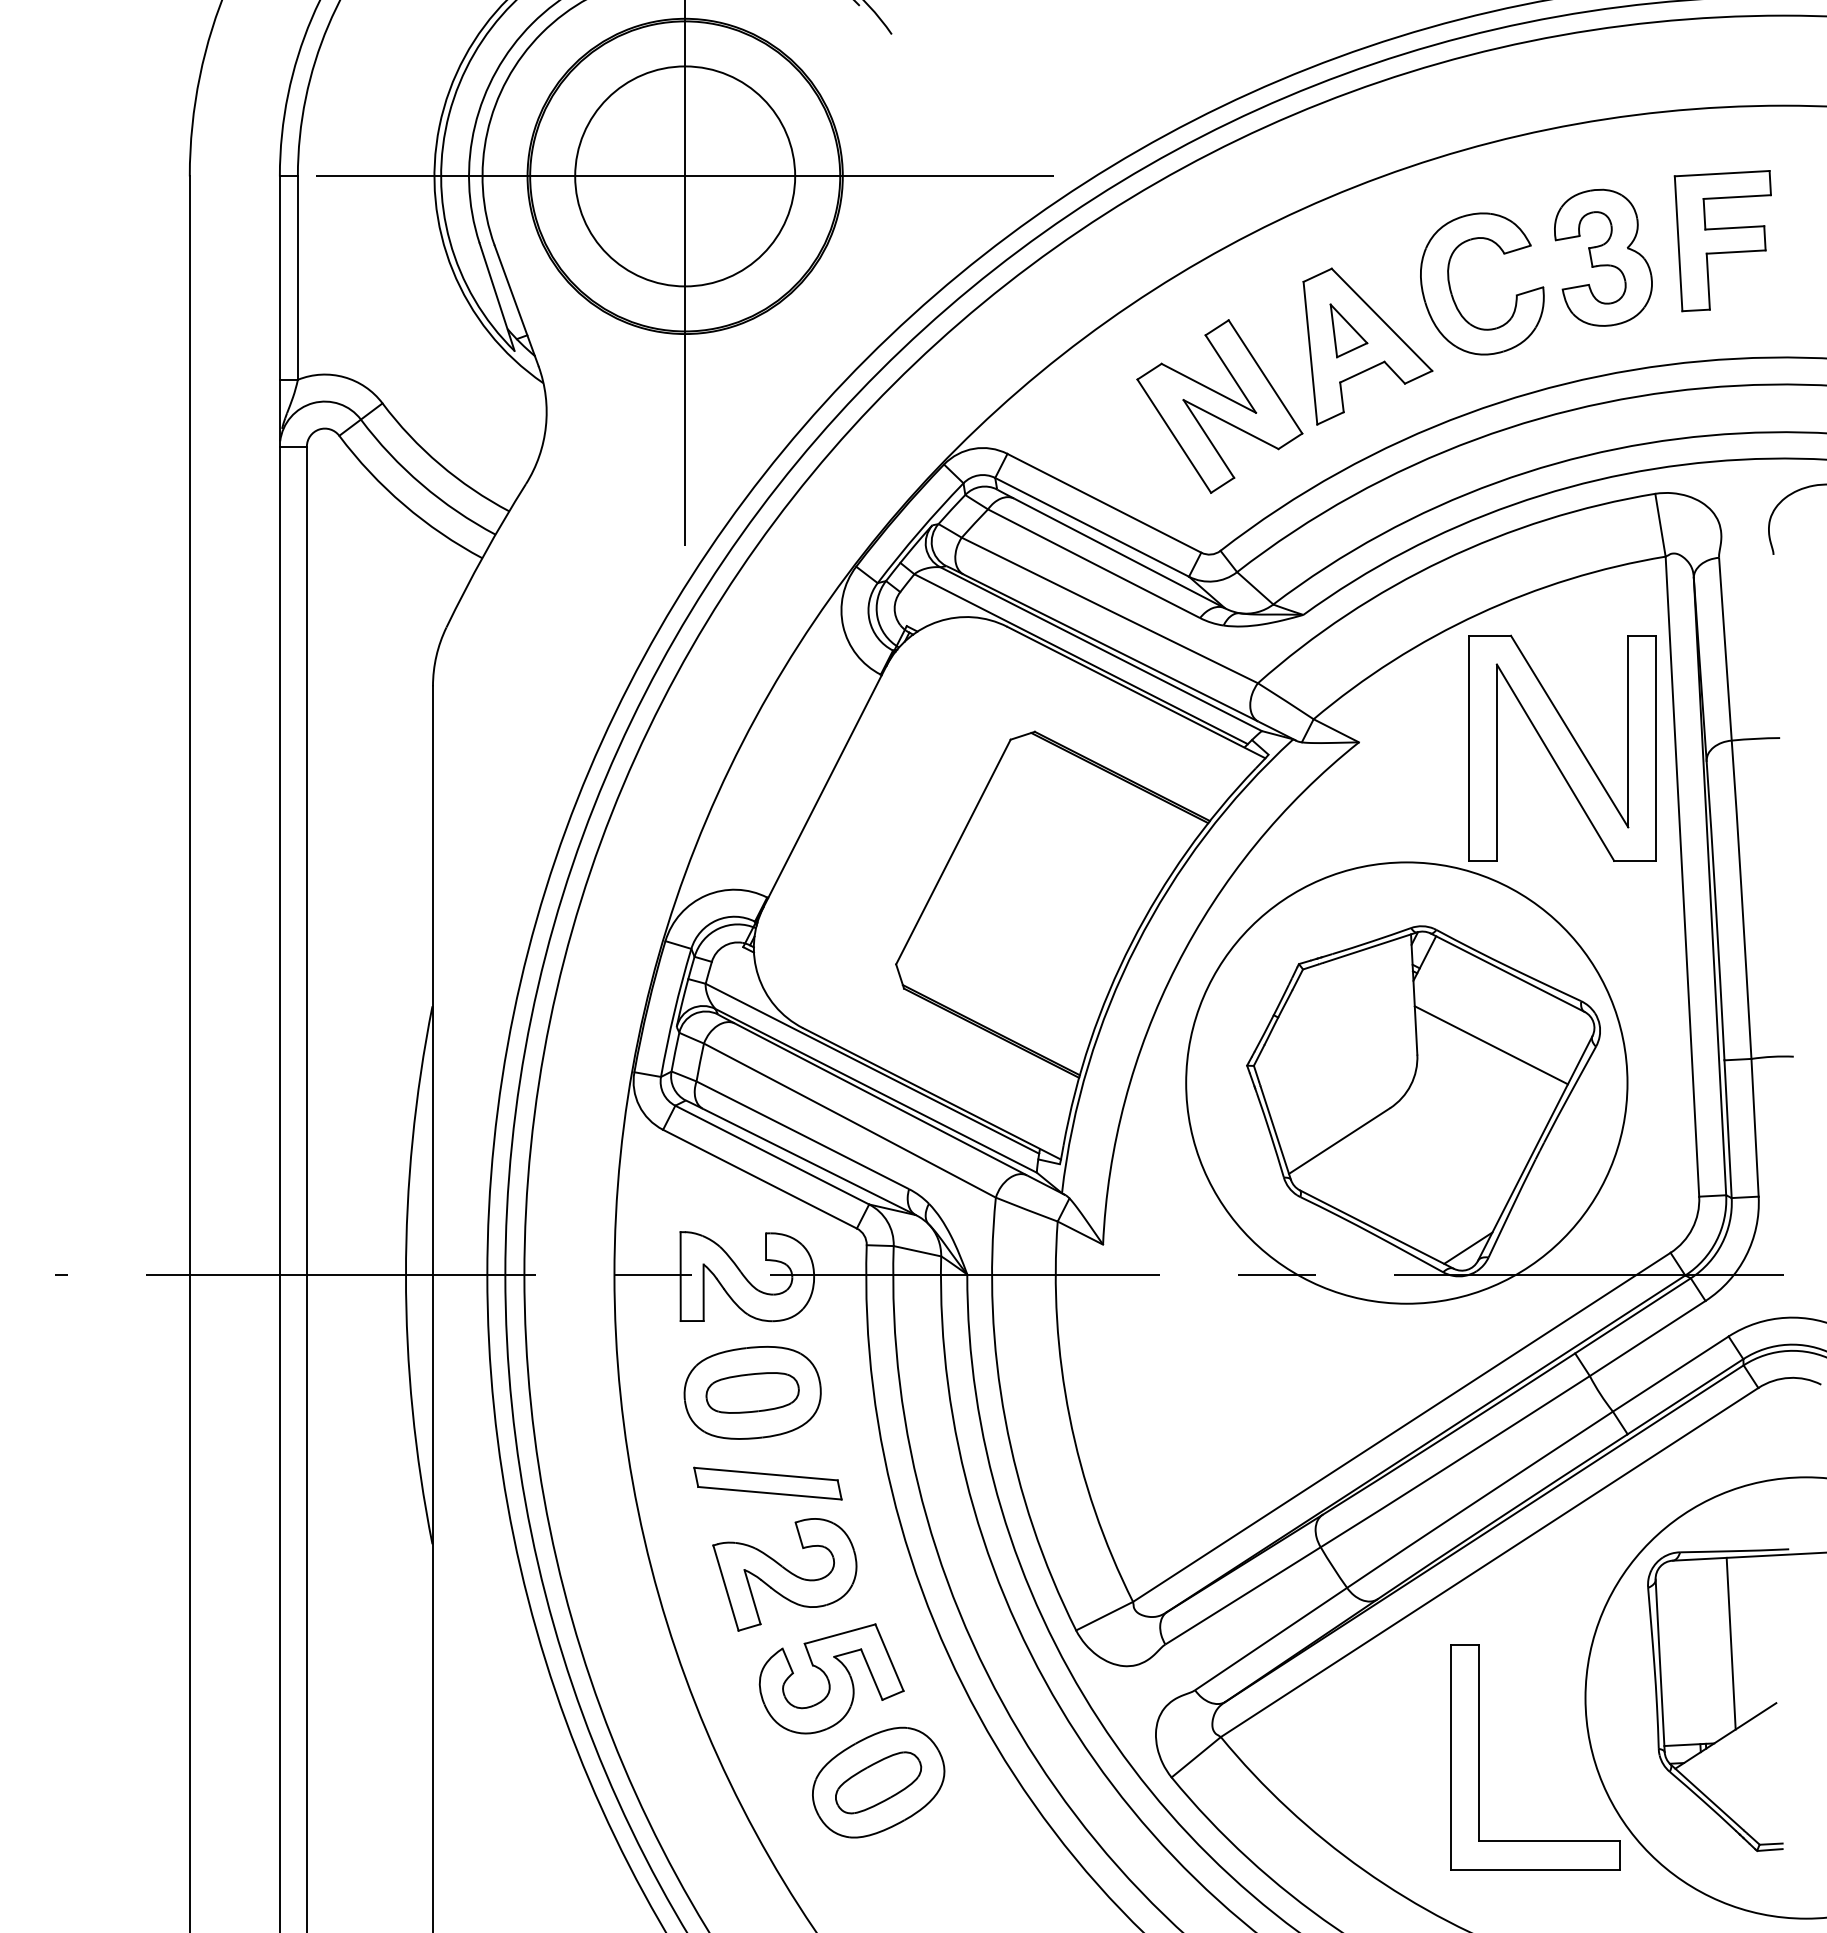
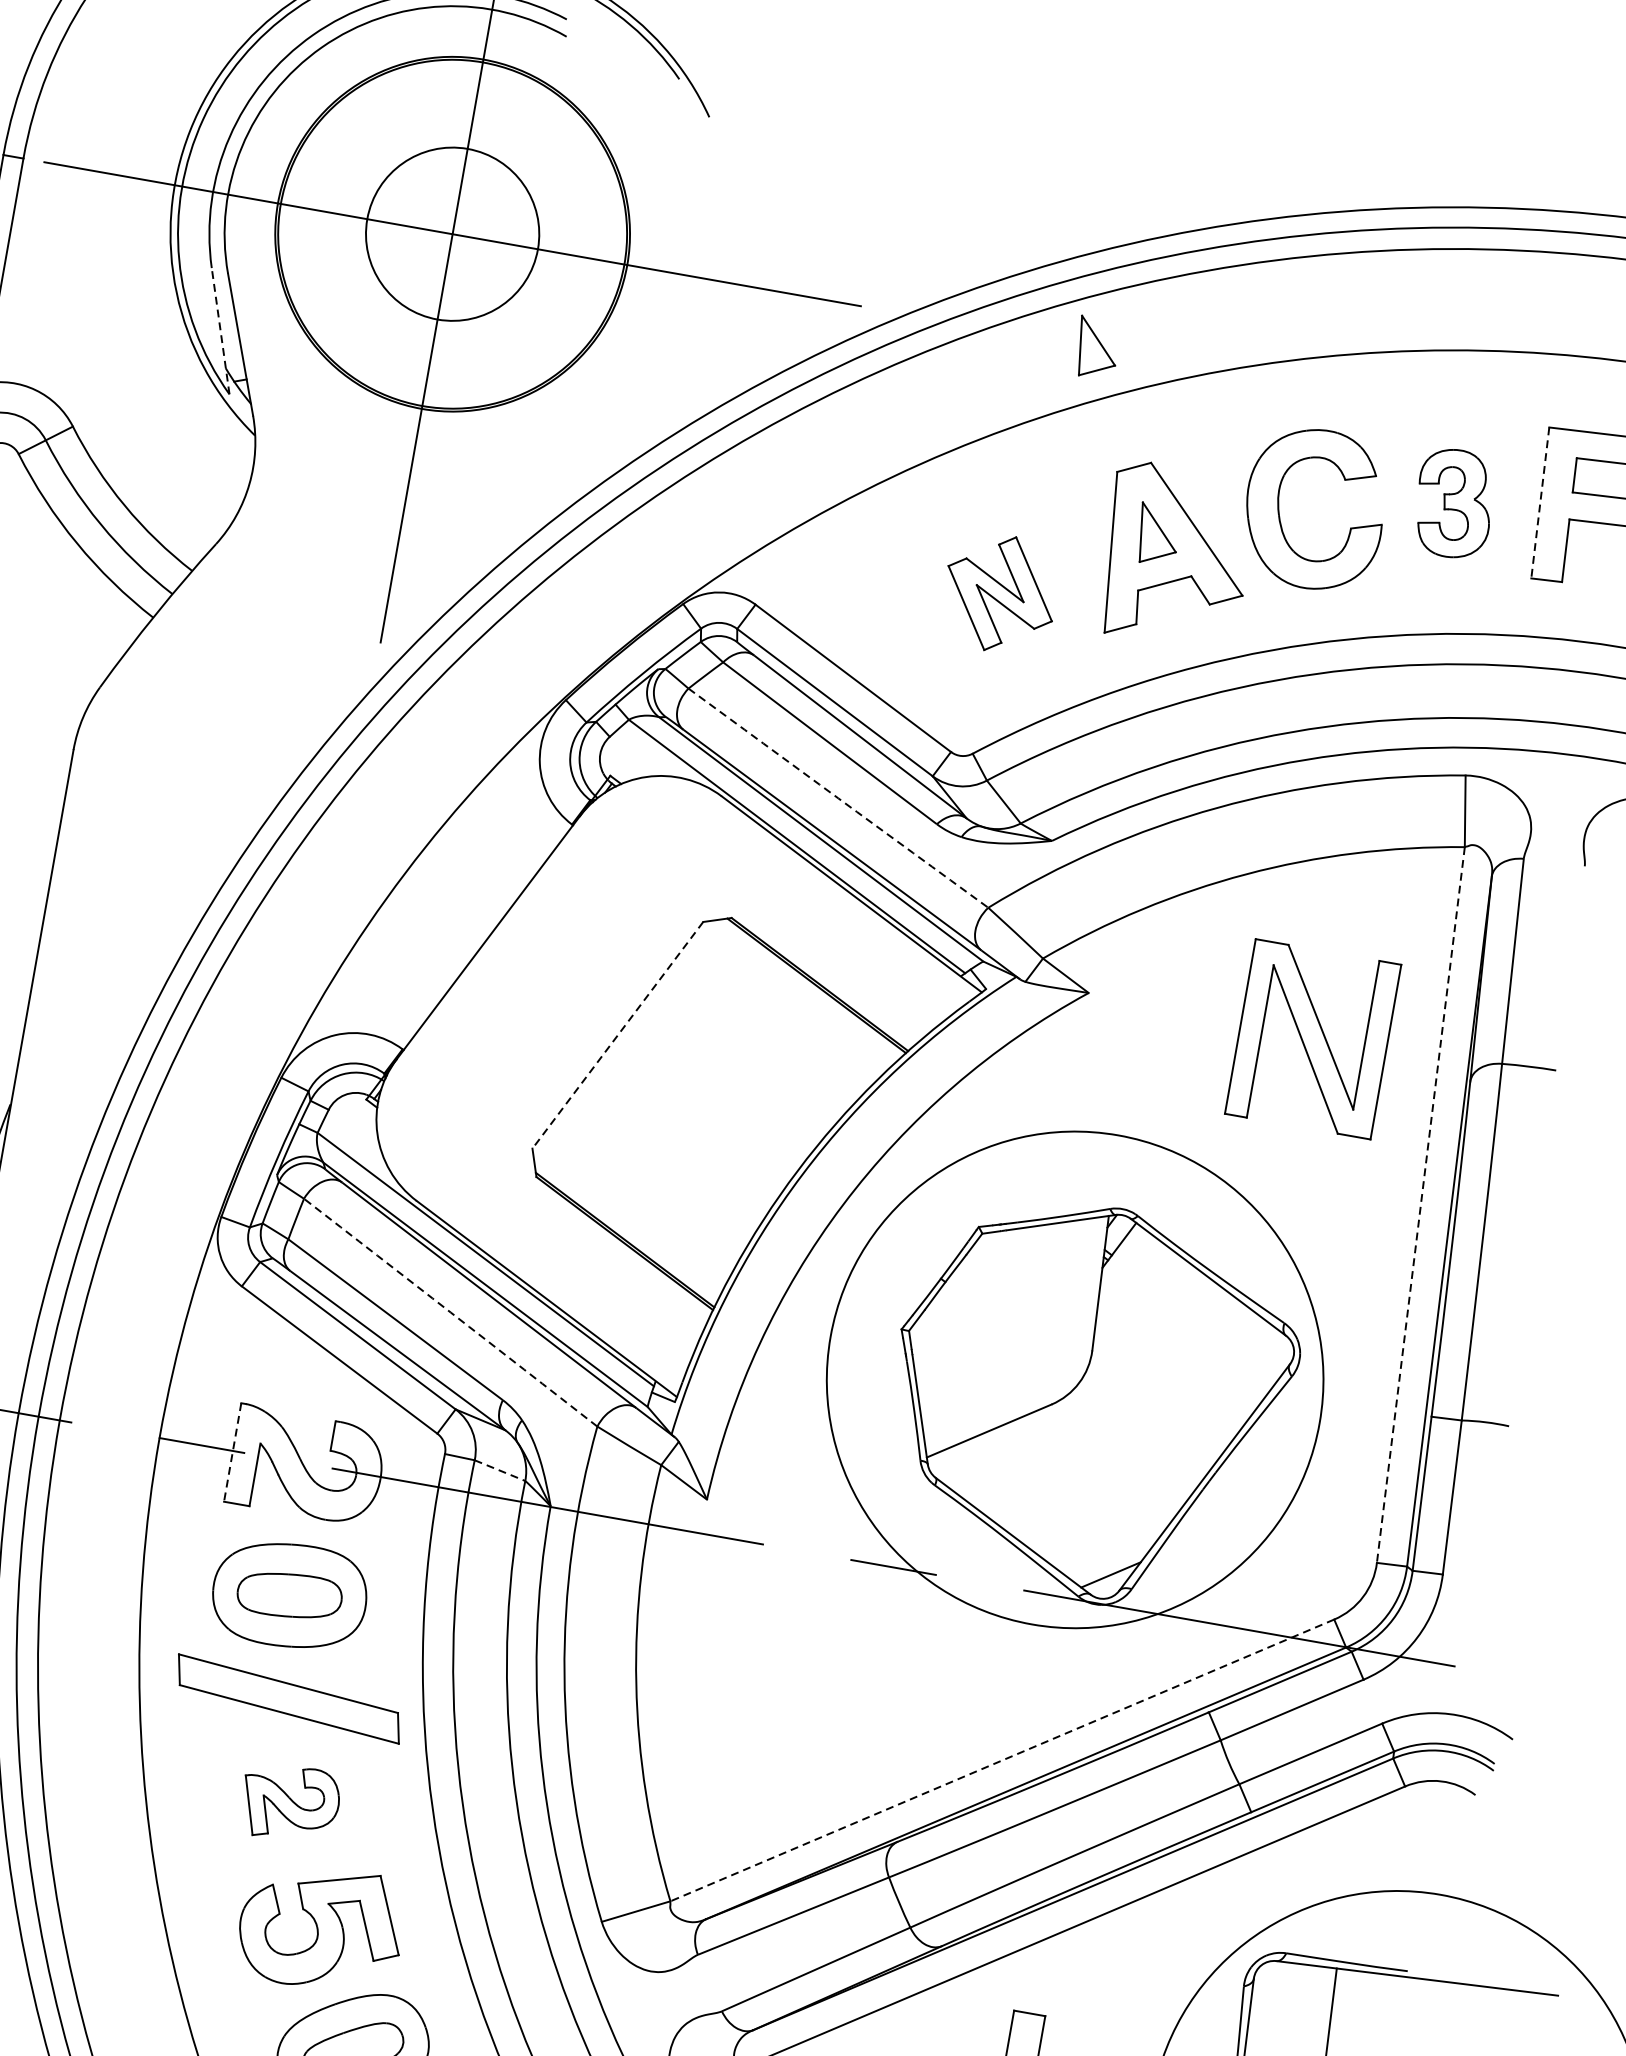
circle: (685, 176) -> (452, 234), size x0.7
part: (1266, 176) -> (1096, 347), added
line: (1678, 243) -> (1540, 502), solid -> dashed
part: (1603, 257) -> (1454, 503), size x0.7
line: (497, 297) -> (221, 331), solid -> dashed
part: (1219, 406) -> (999, 593), size x0.6
arc: (1109, 610) -> (838, 798), solid -> dashed
part: (1562, 747) -> (1313, 1038), size x0.7
line: (953, 852) -> (617, 1035), solid -> dashed
line: (1682, 877) -> (1420, 1205), solid -> dashed
line: (1490, 1045) -> (1175, 1354), removed
arc: (850, 1120) -> (451, 1312), solid -> dashed
line: (917, 1251) -> (500, 1470), solid -> dashed
line: (680, 1277) -> (232, 1453), solid -> dashed
line: (1401, 1427) -> (1001, 1760), solid -> dashed
part: (767, 1483) -> (288, 1698), size x1.4
part: (784, 1574) -> (289, 1802), size x0.6

